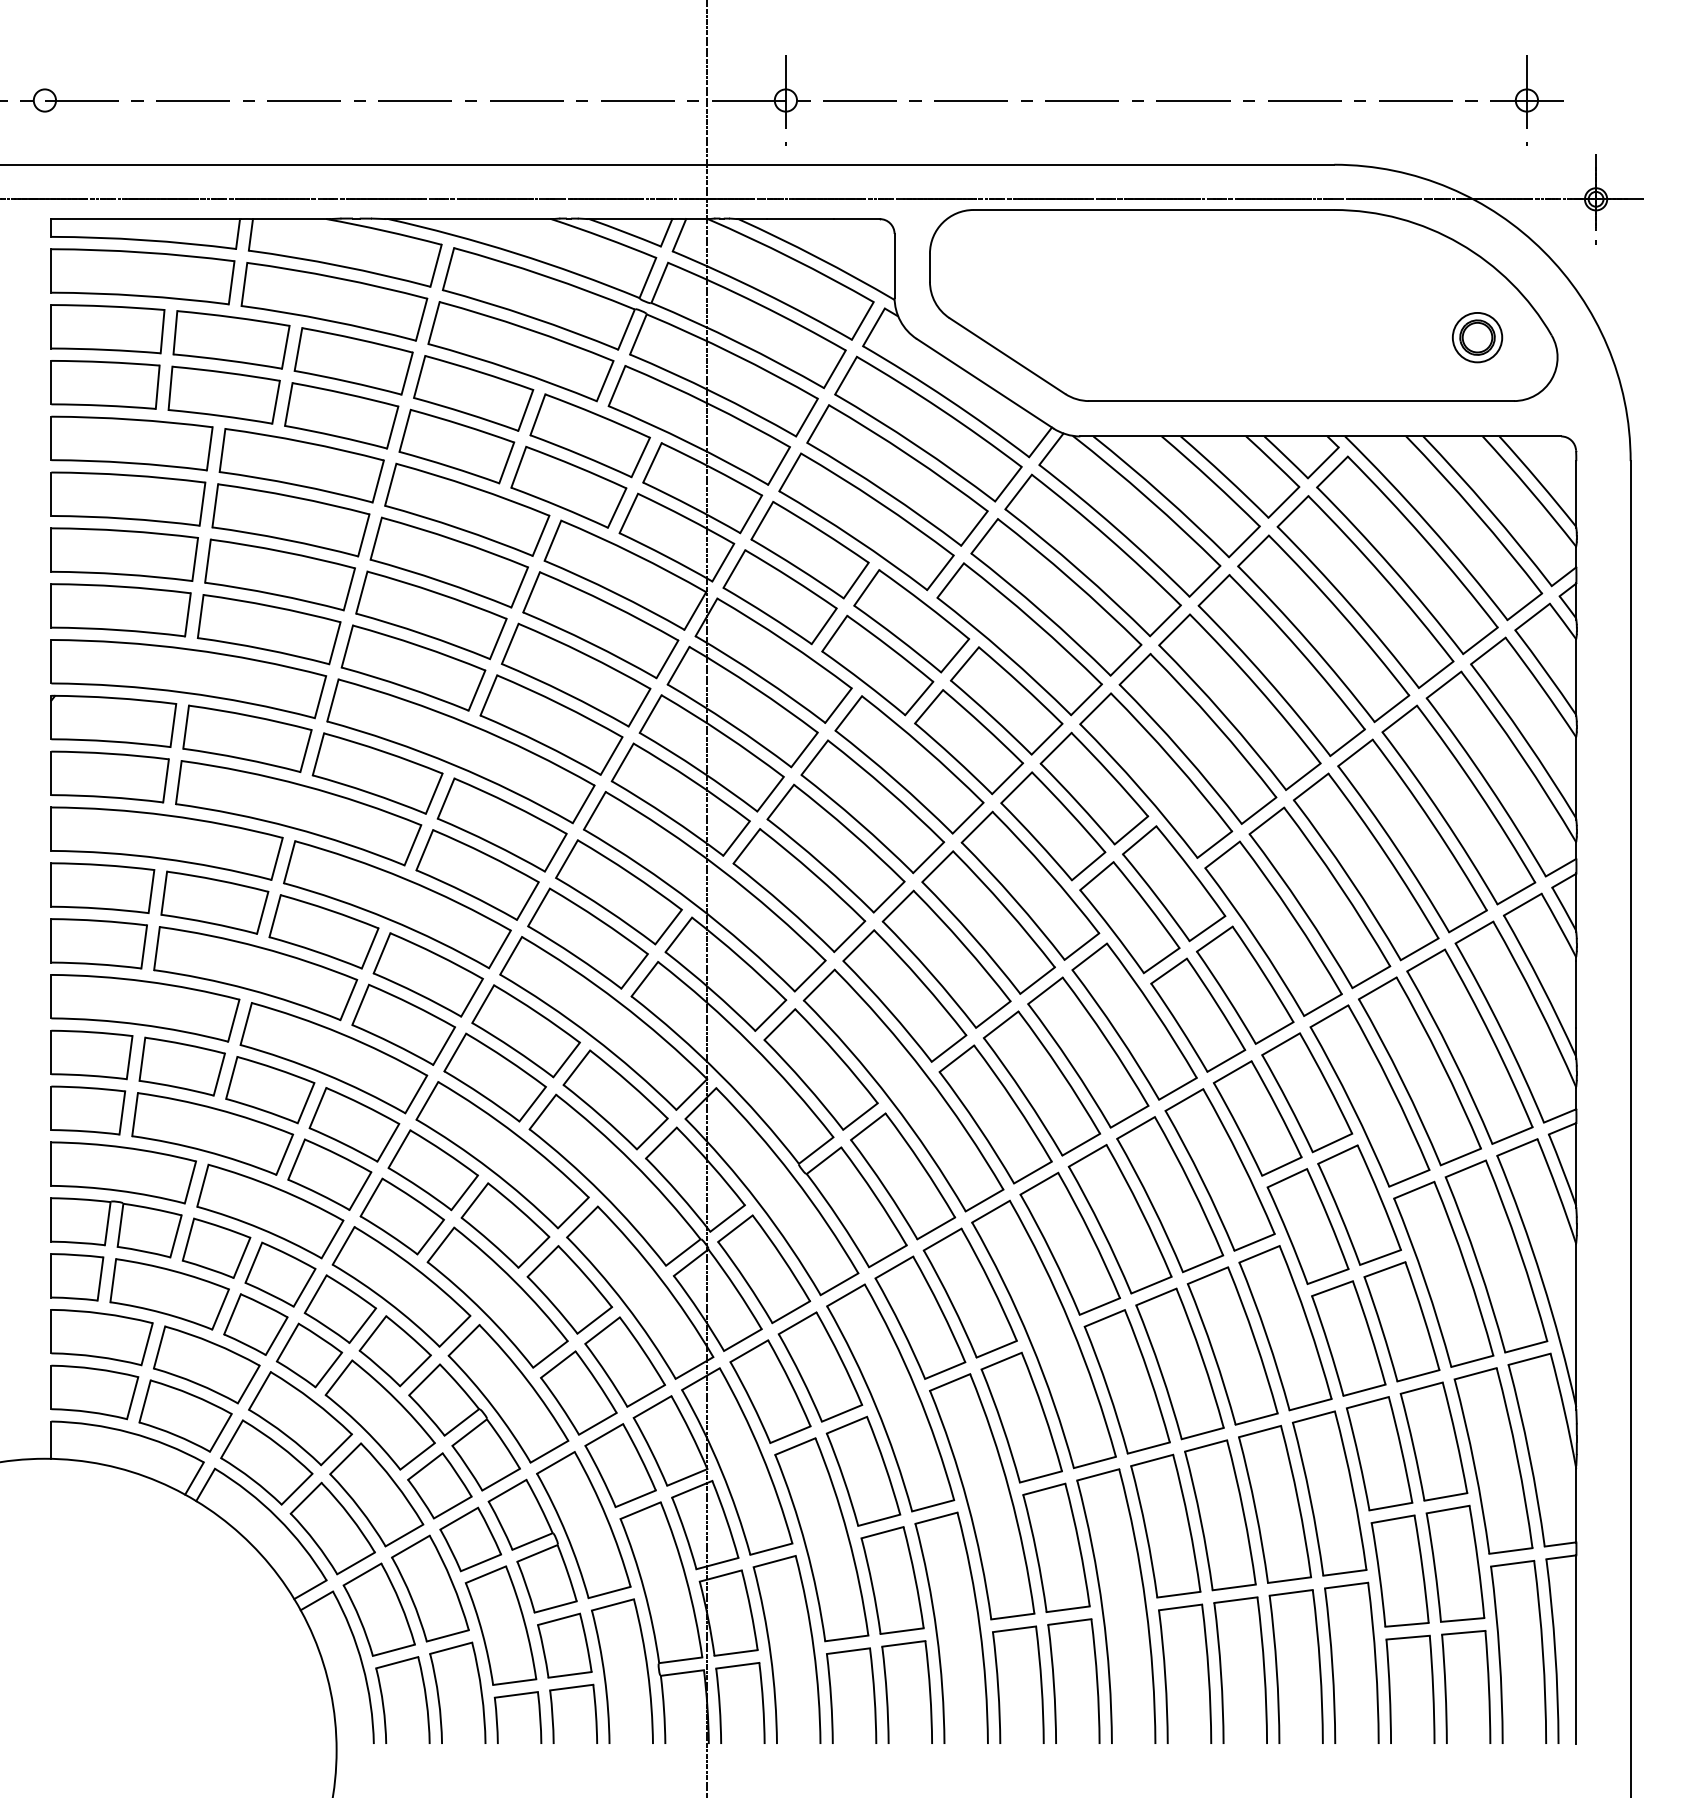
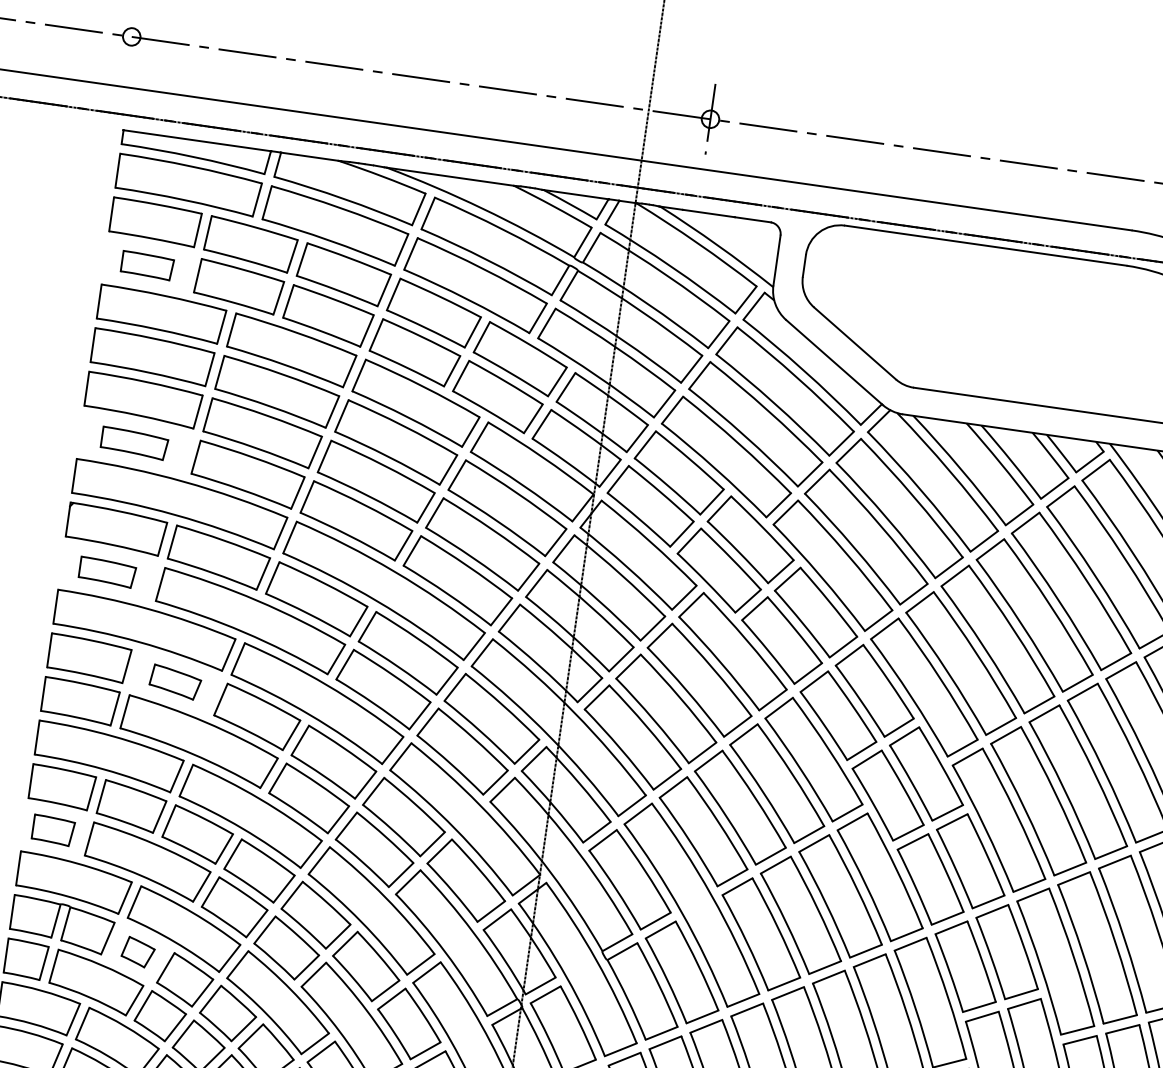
part: (105, 384) -> (147, 265), size x0.6
part: (120, 610) -> (134, 443), size x0.6
part: (109, 776) -> (107, 572), size x0.6
part: (214, 902) -> (175, 682), size x0.6
part: (88, 1110) -> (53, 830), size x0.7
part: (216, 1247) -> (138, 951), size x0.6

